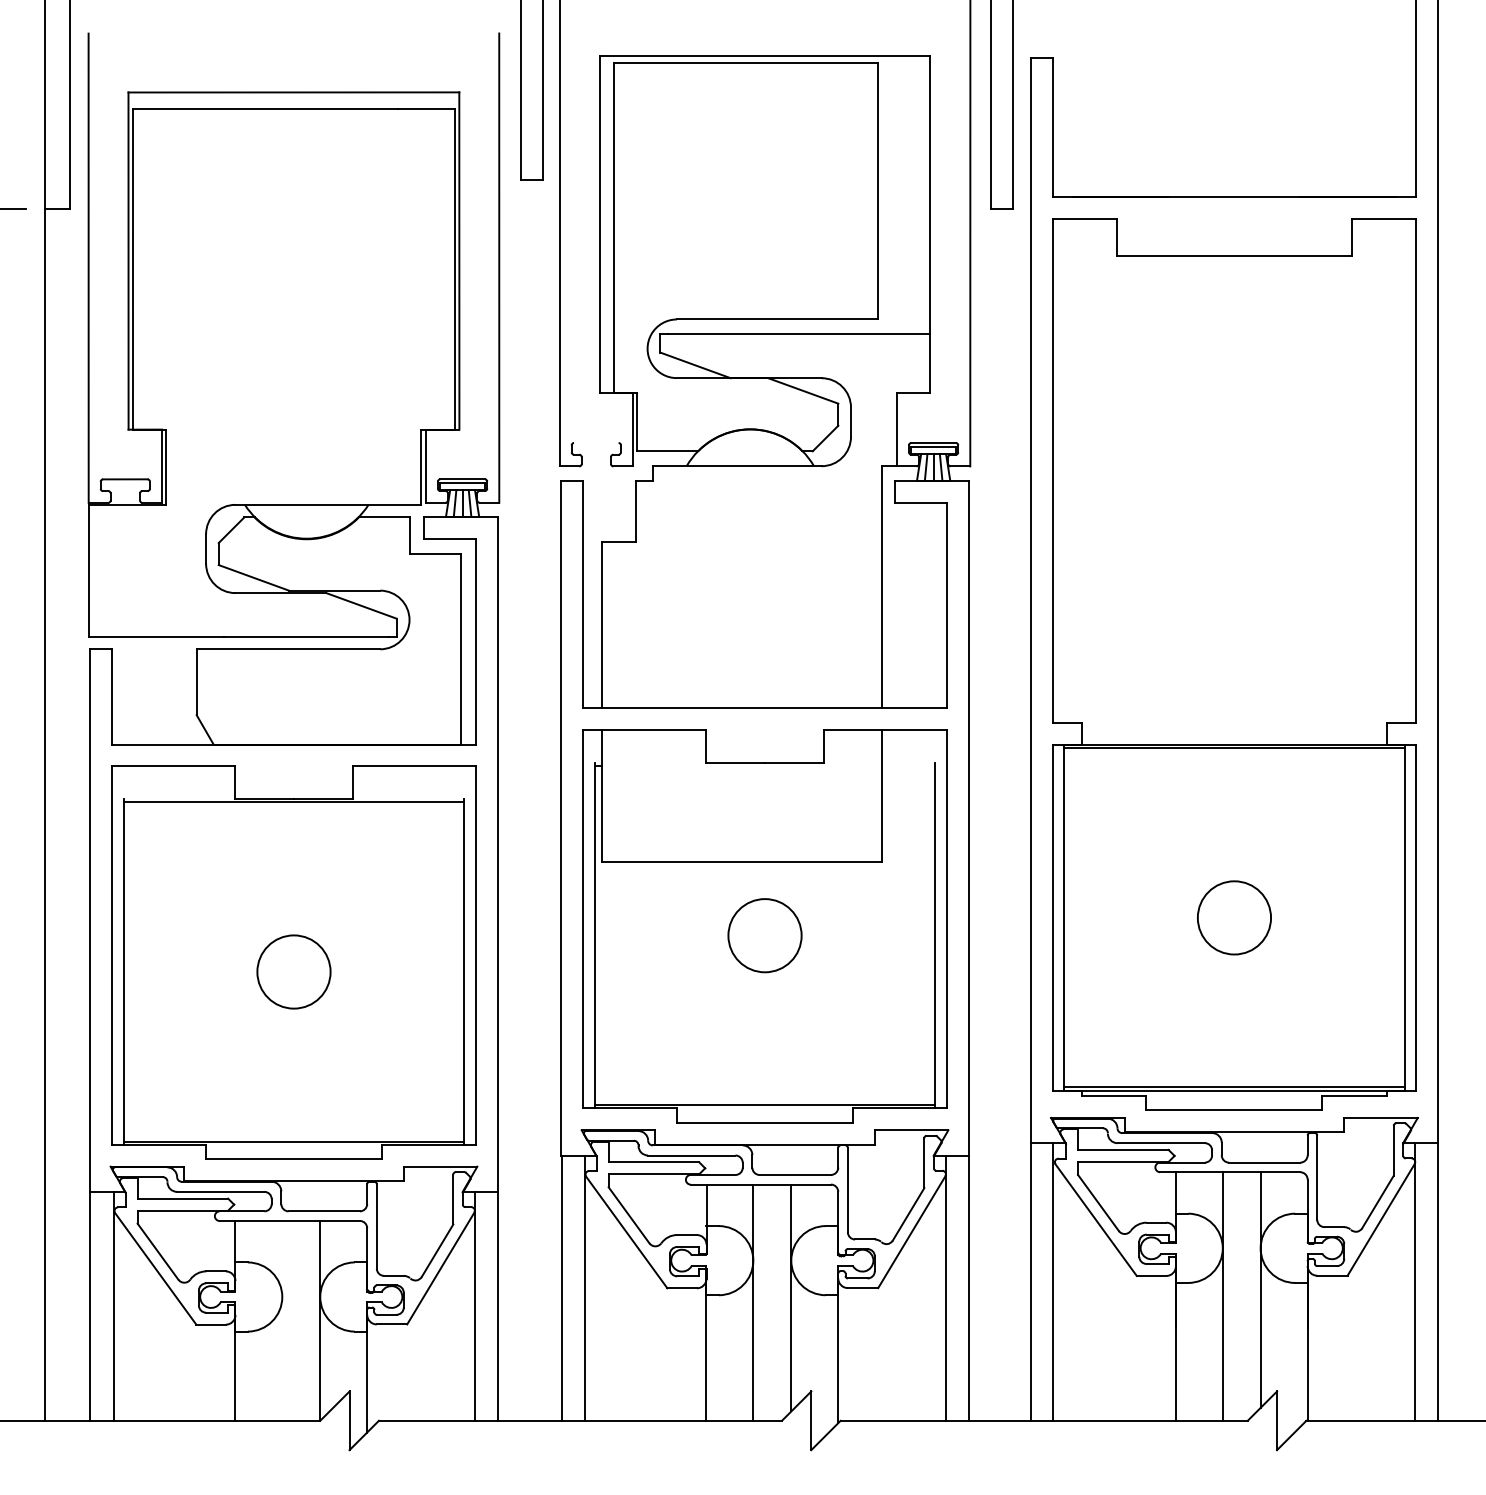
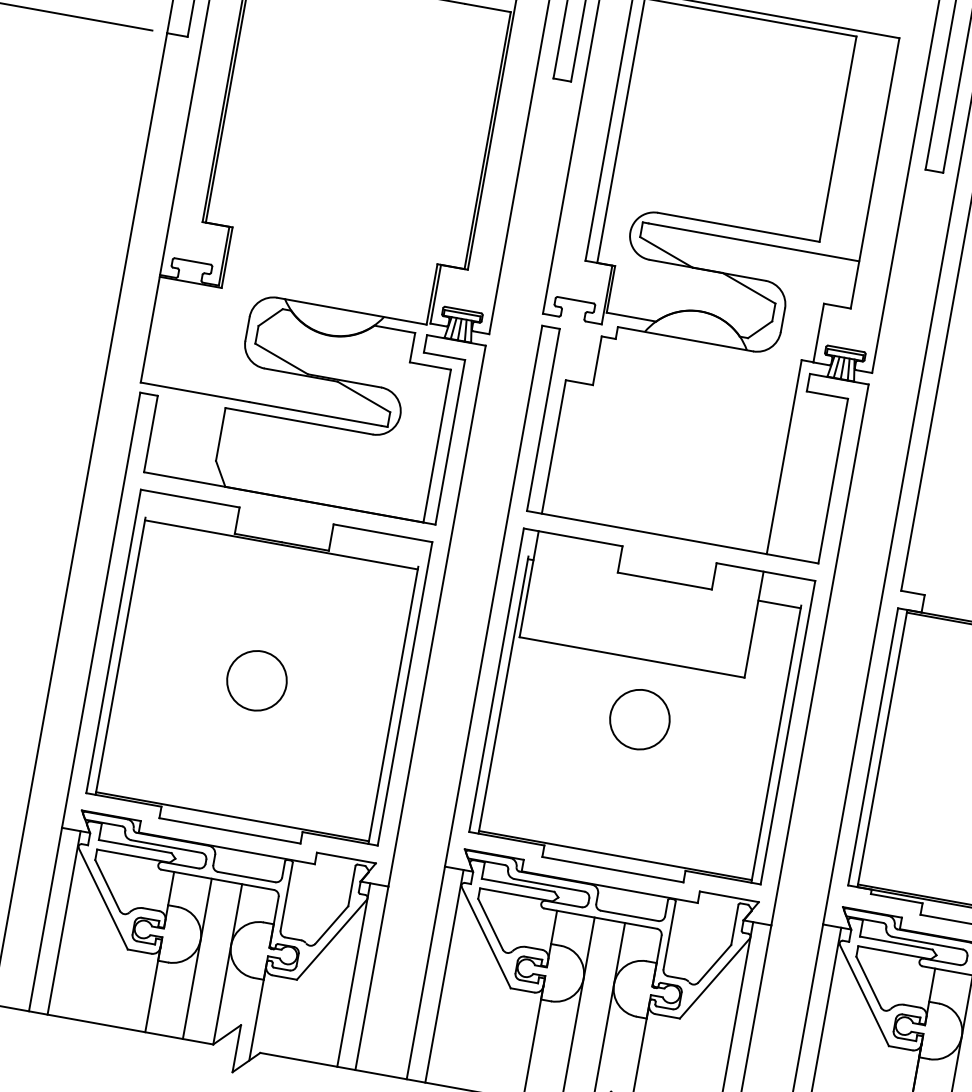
line: (596, 442) -> (575, 299), added
line: (908, 766) -> (779, 604), added
line: (282, 1320) -> (197, 958), added

